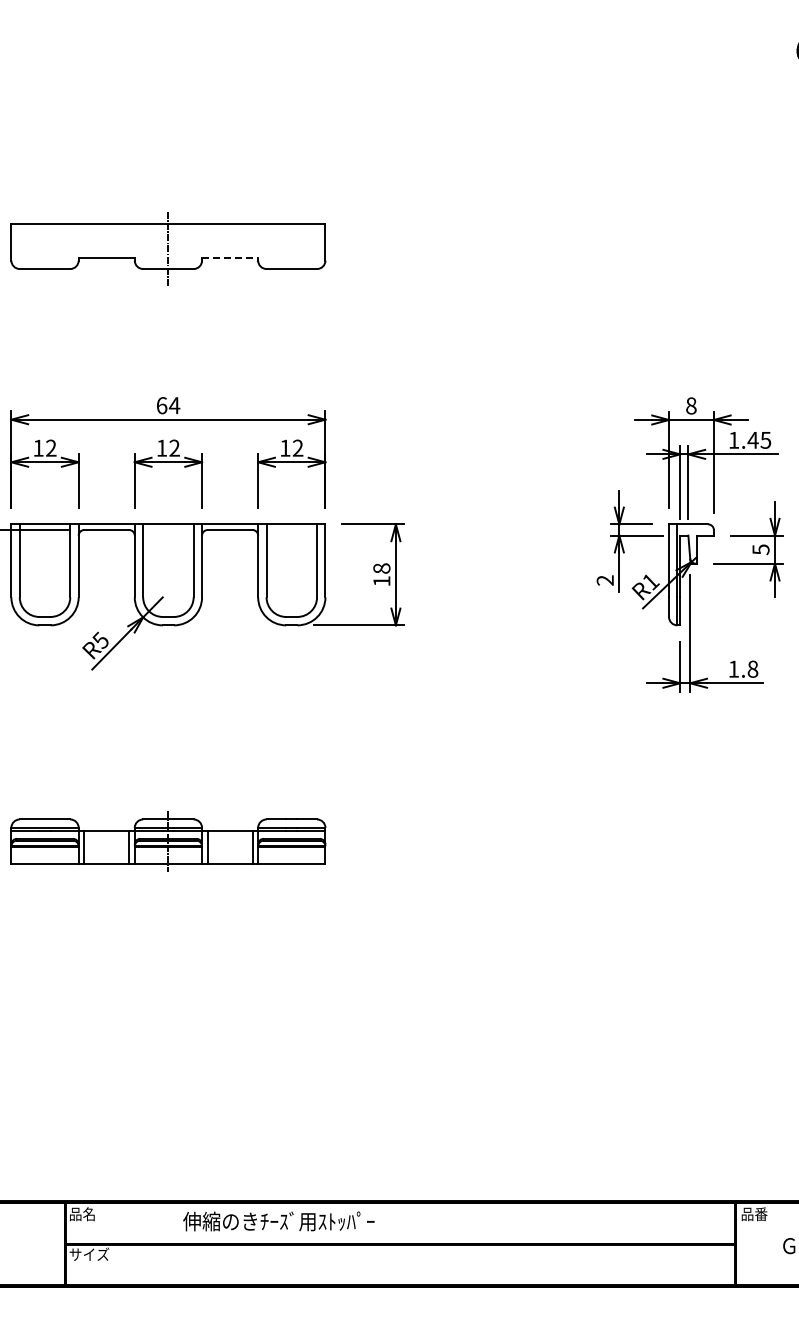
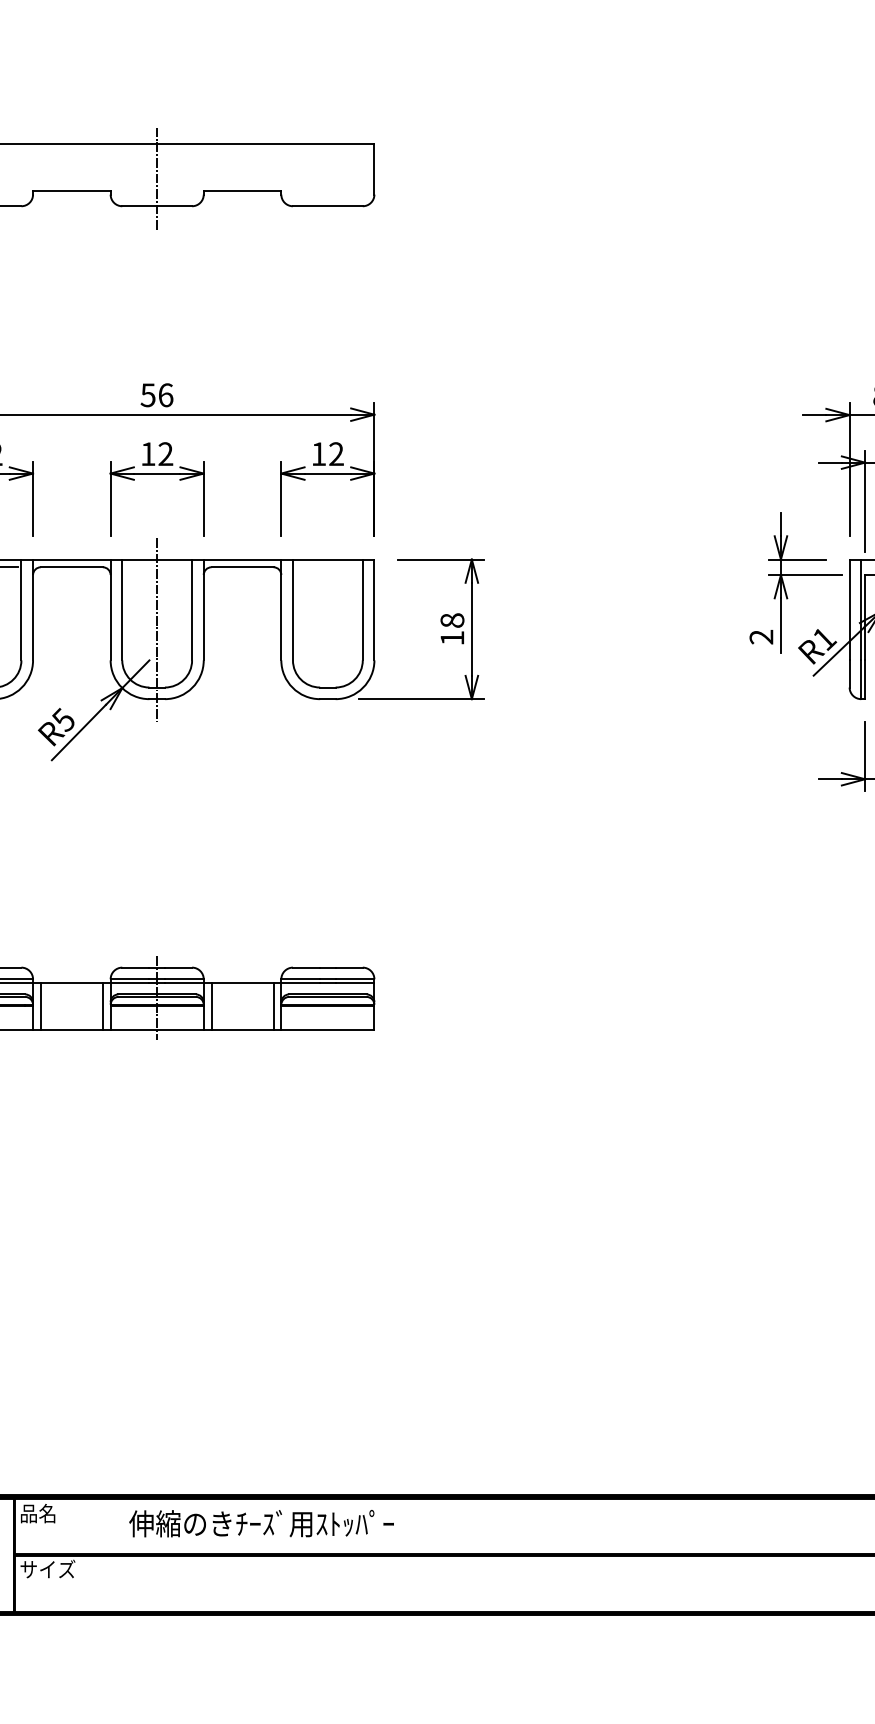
line: (230, 257) -> (243, 190), dashed -> solid
text: (168, 405) -> (157, 395), 64 -> 56
line: (168, 575) -> (157, 630), added
text: (278, 1221) -> (261, 1523), moved

